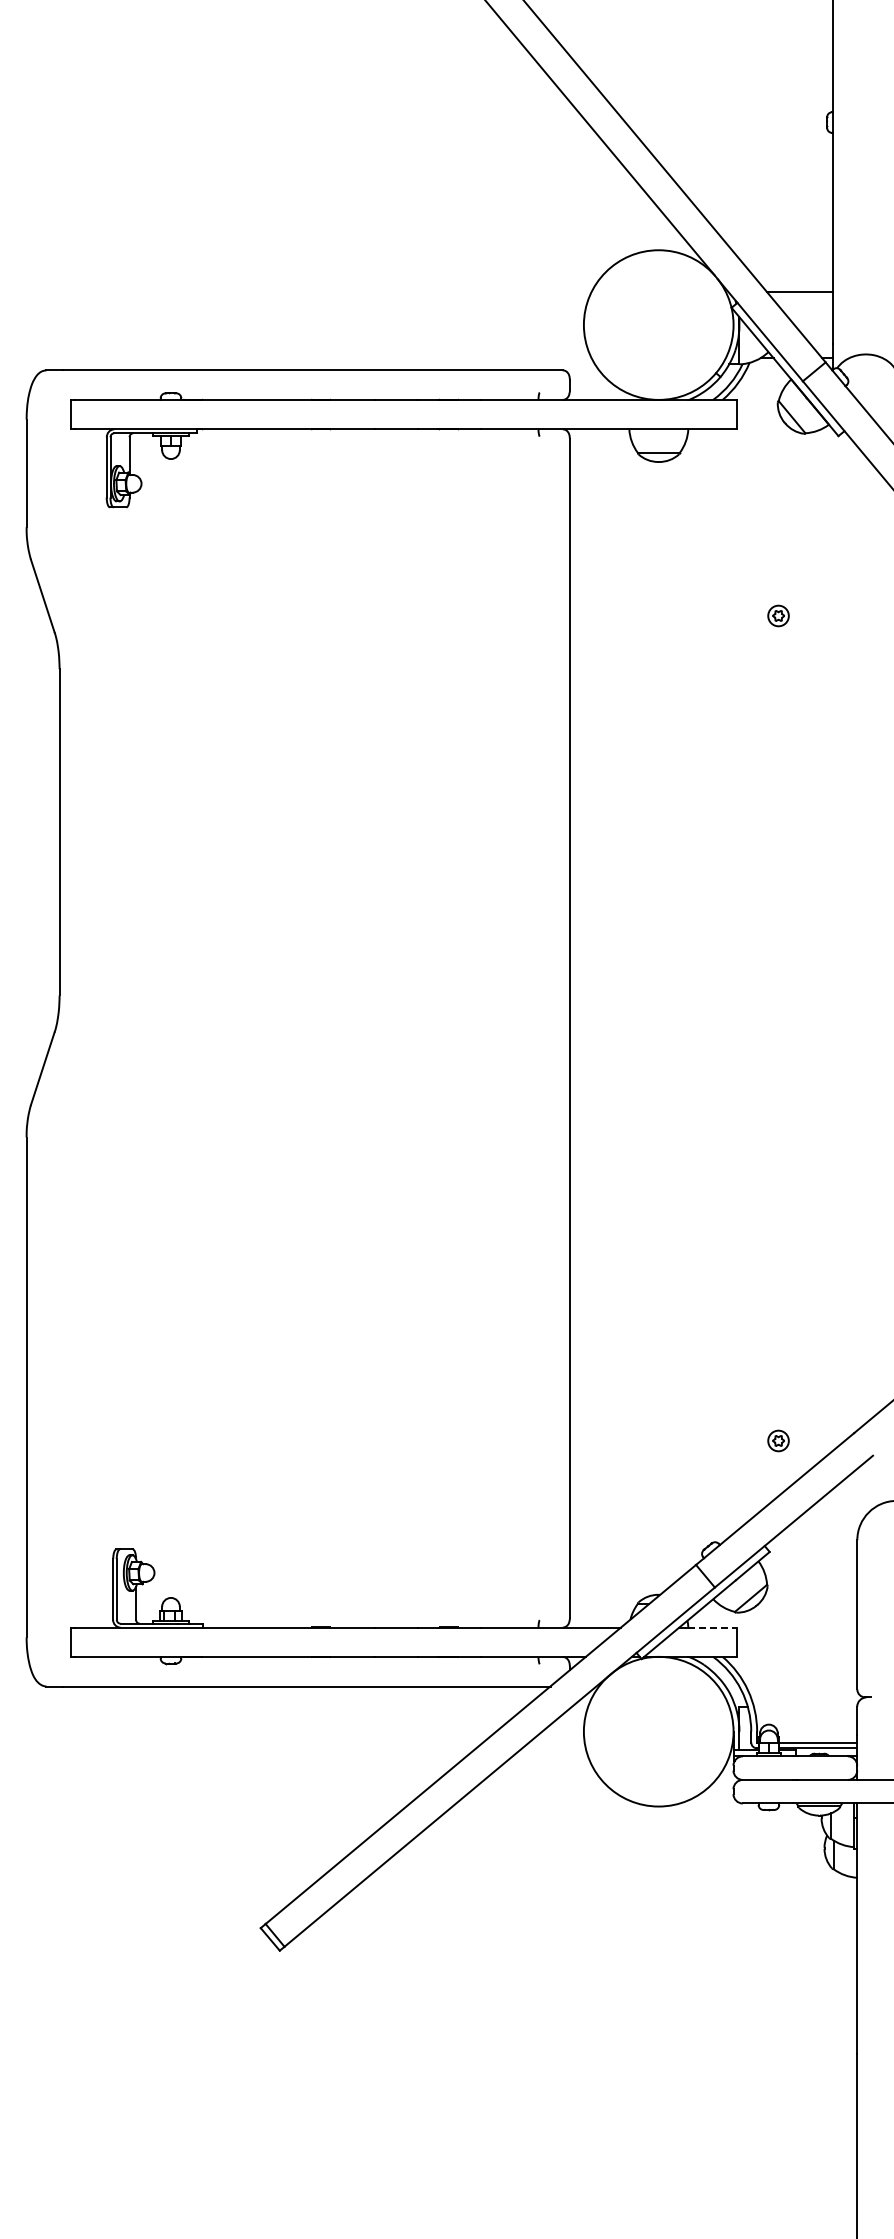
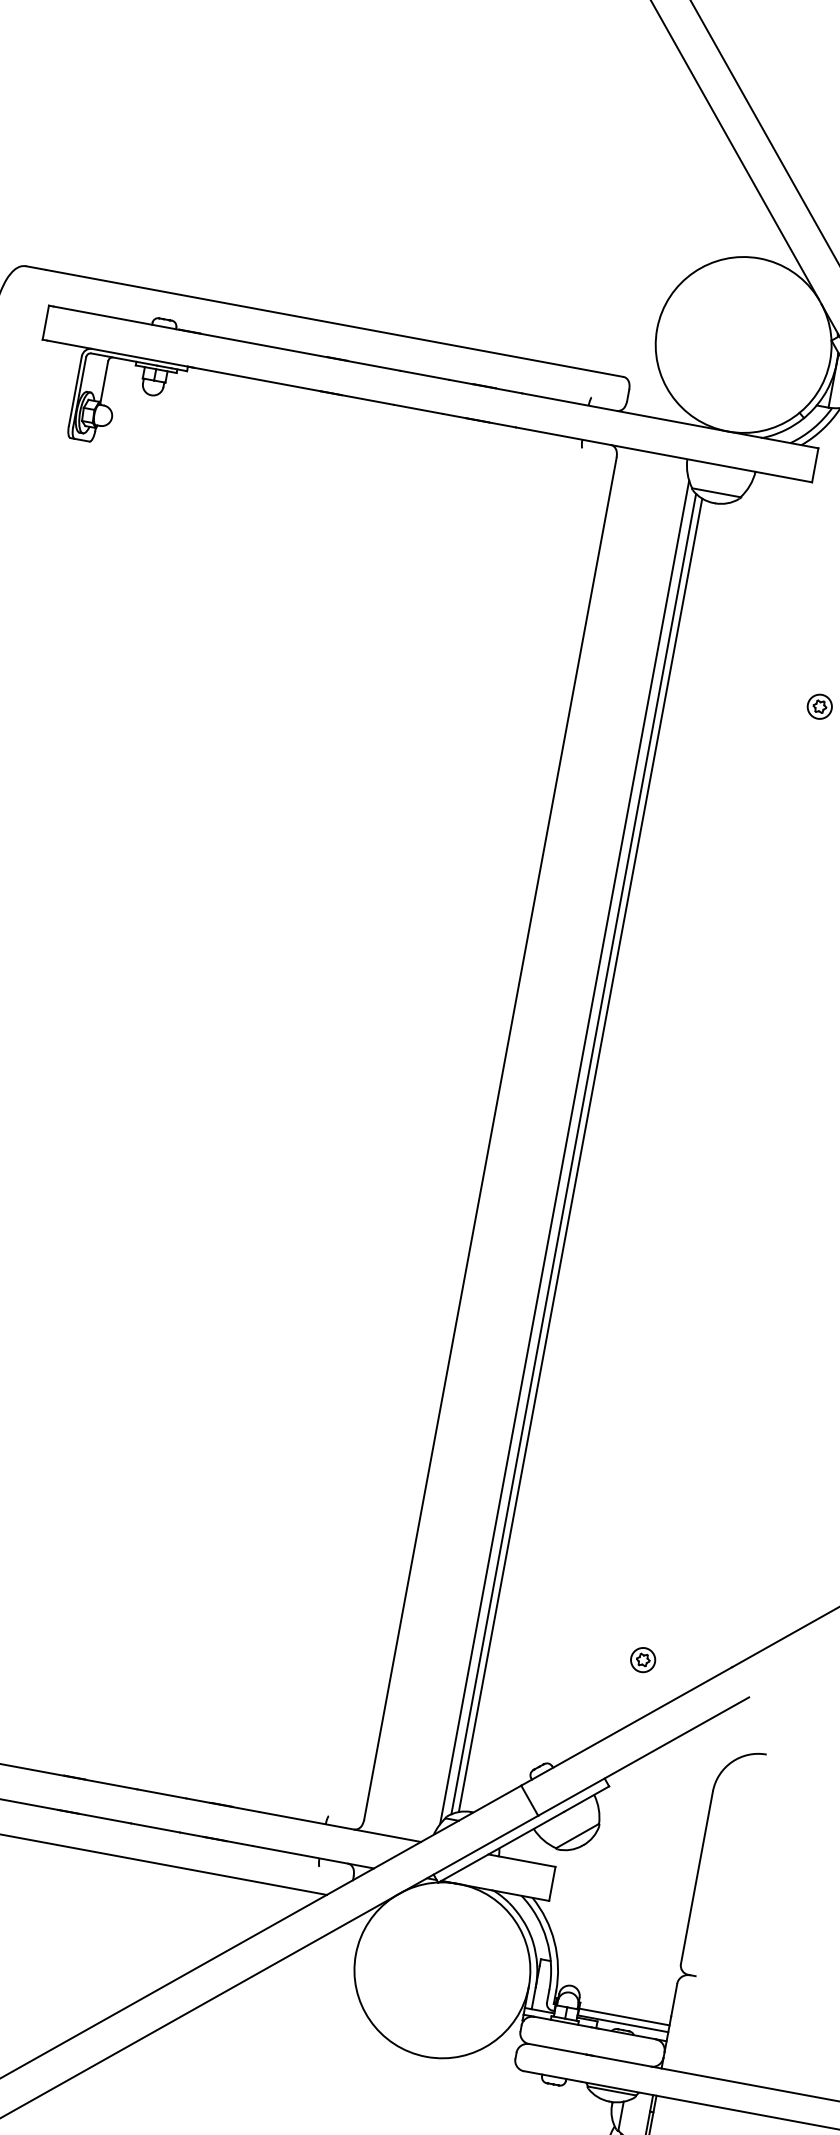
line: (634, 1028) -> (565, 1152), added
line: (642, 1028) -> (574, 1154), added
line: (647, 1028) -> (580, 1155), added
line: (712, 1627) -> (526, 1861), dashed -> solid

